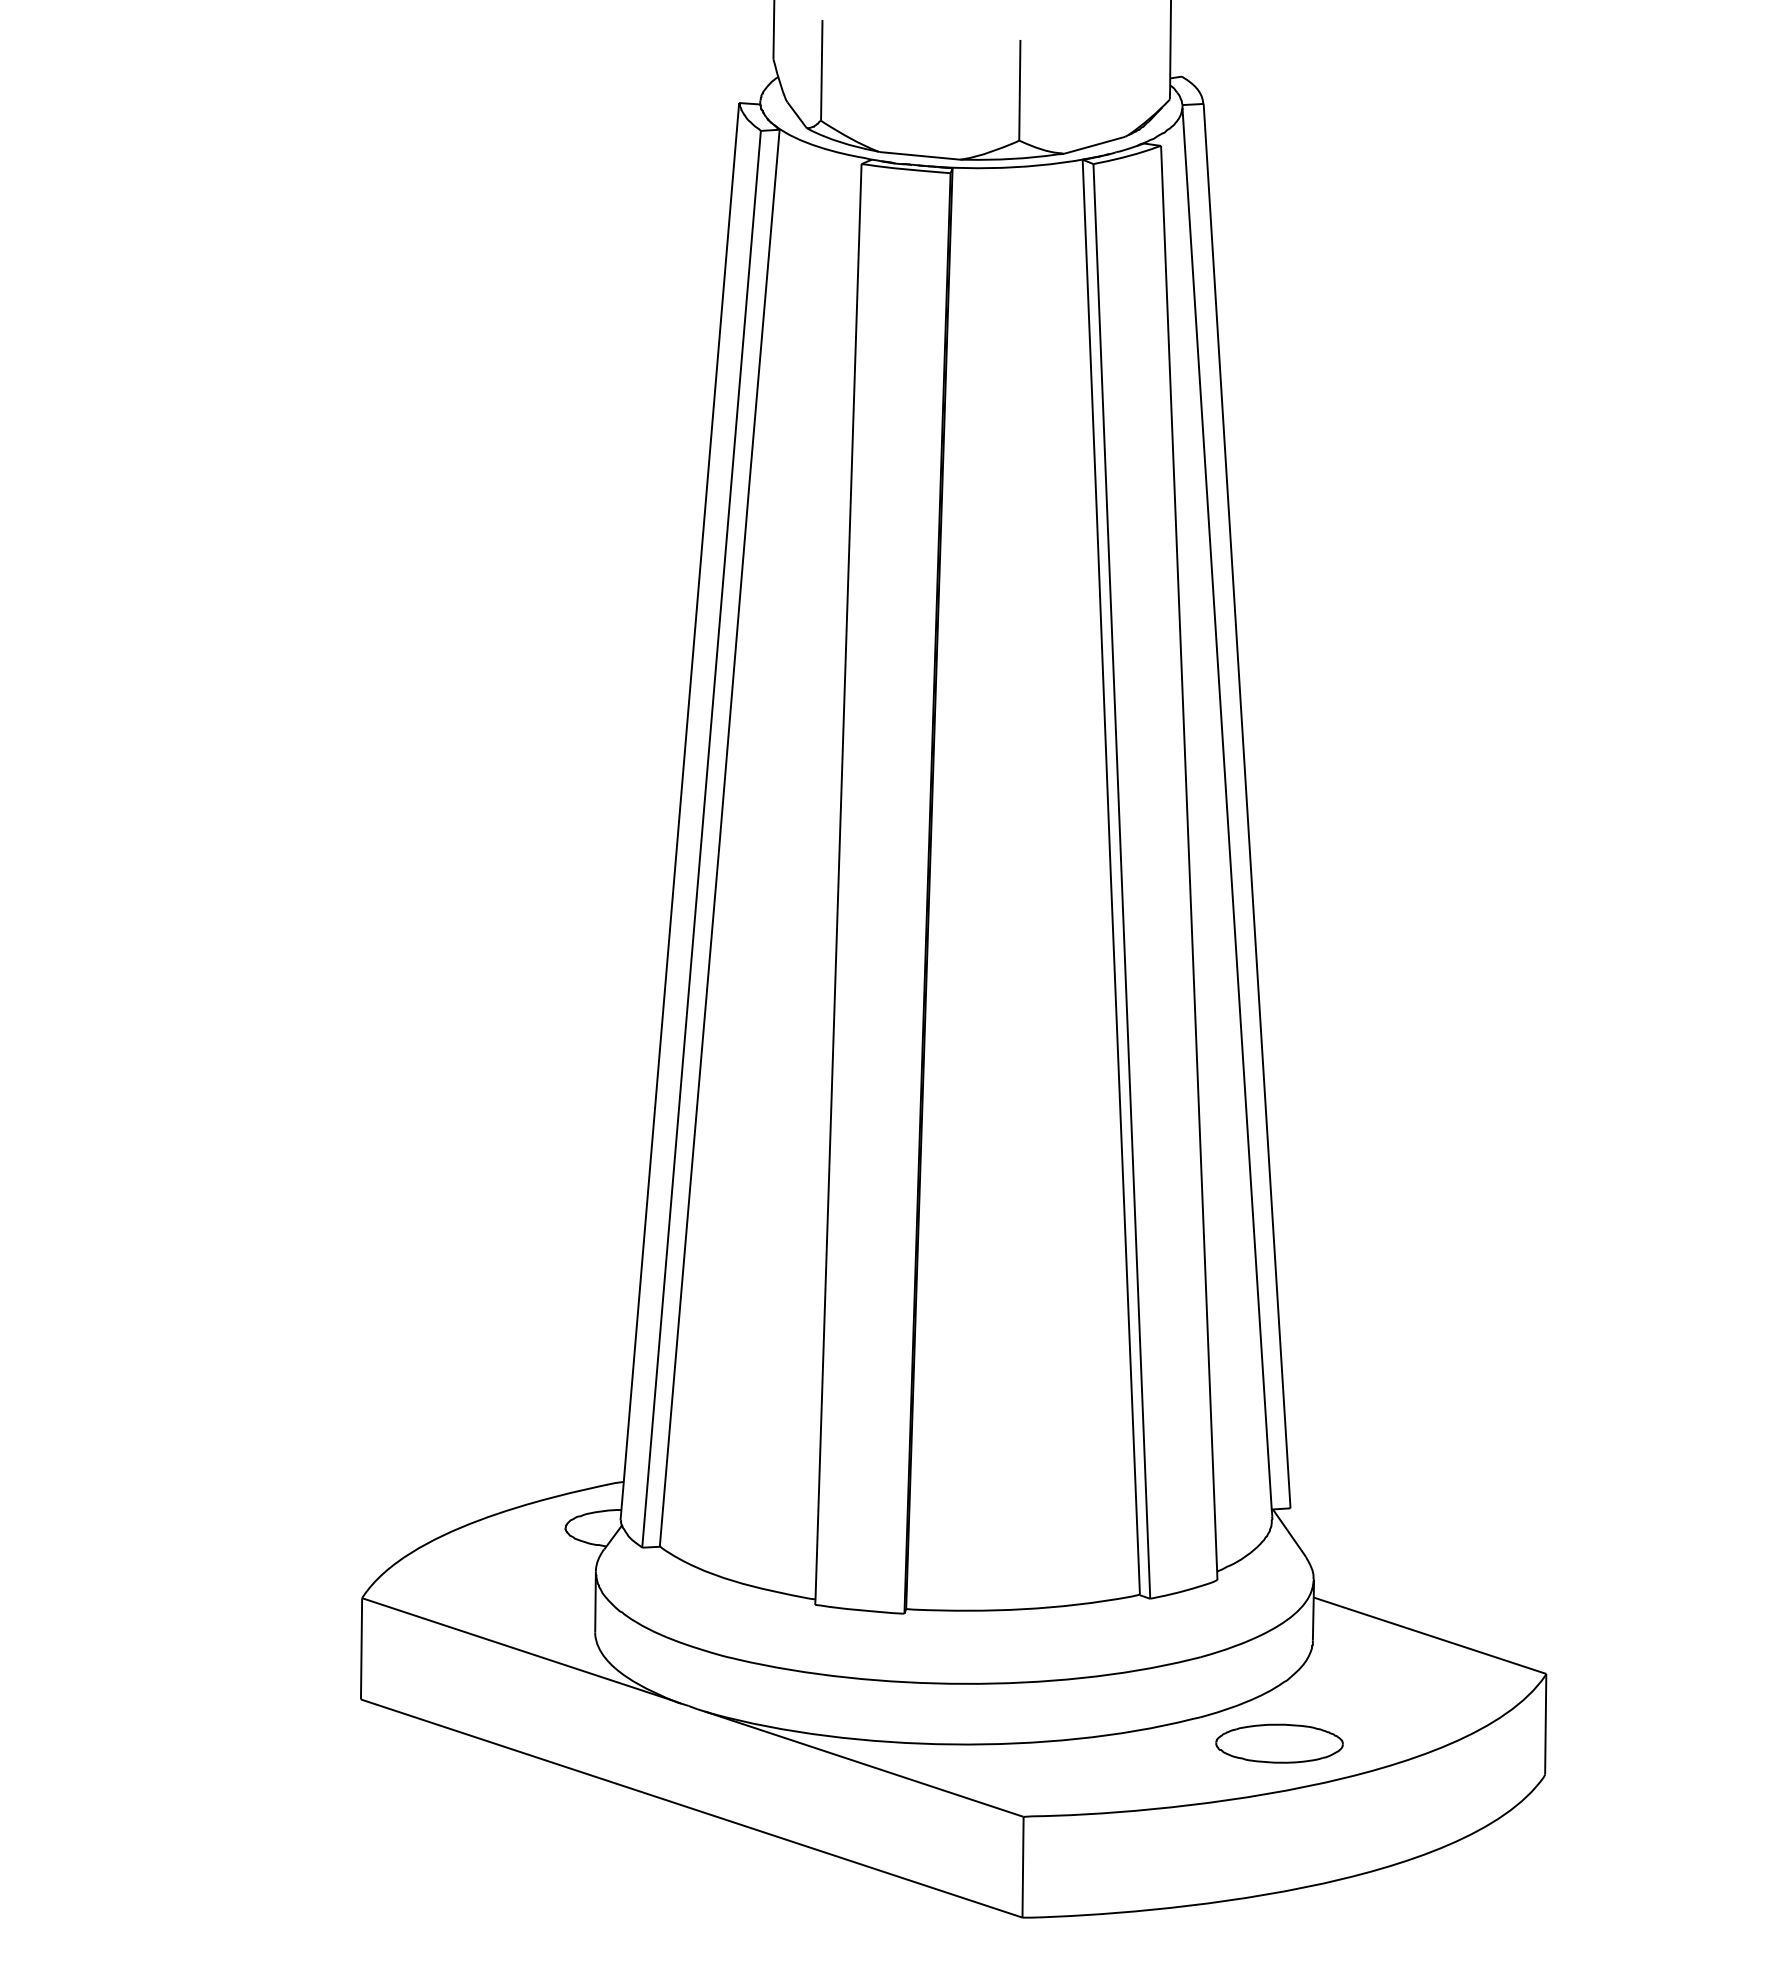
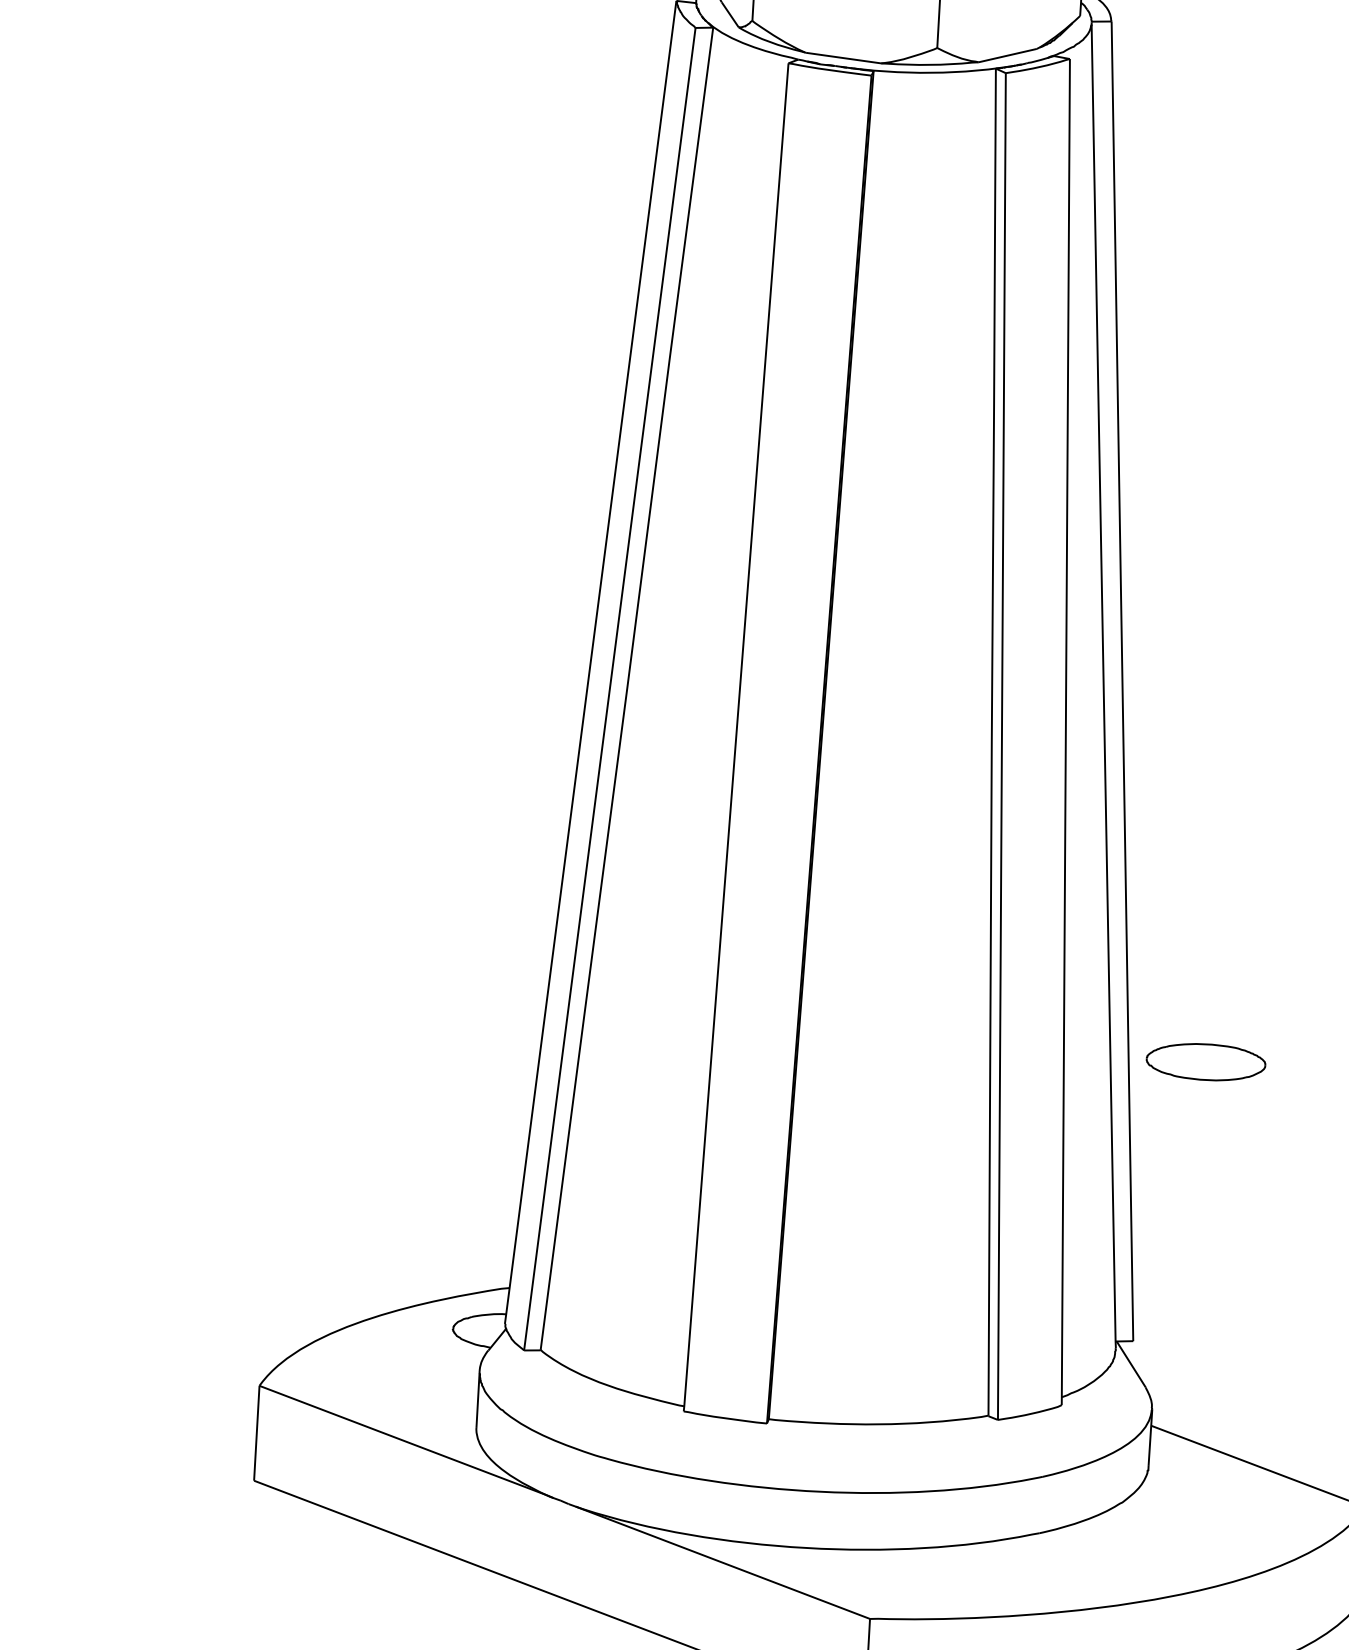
part: (1279, 1743) -> (1206, 1061), moved

